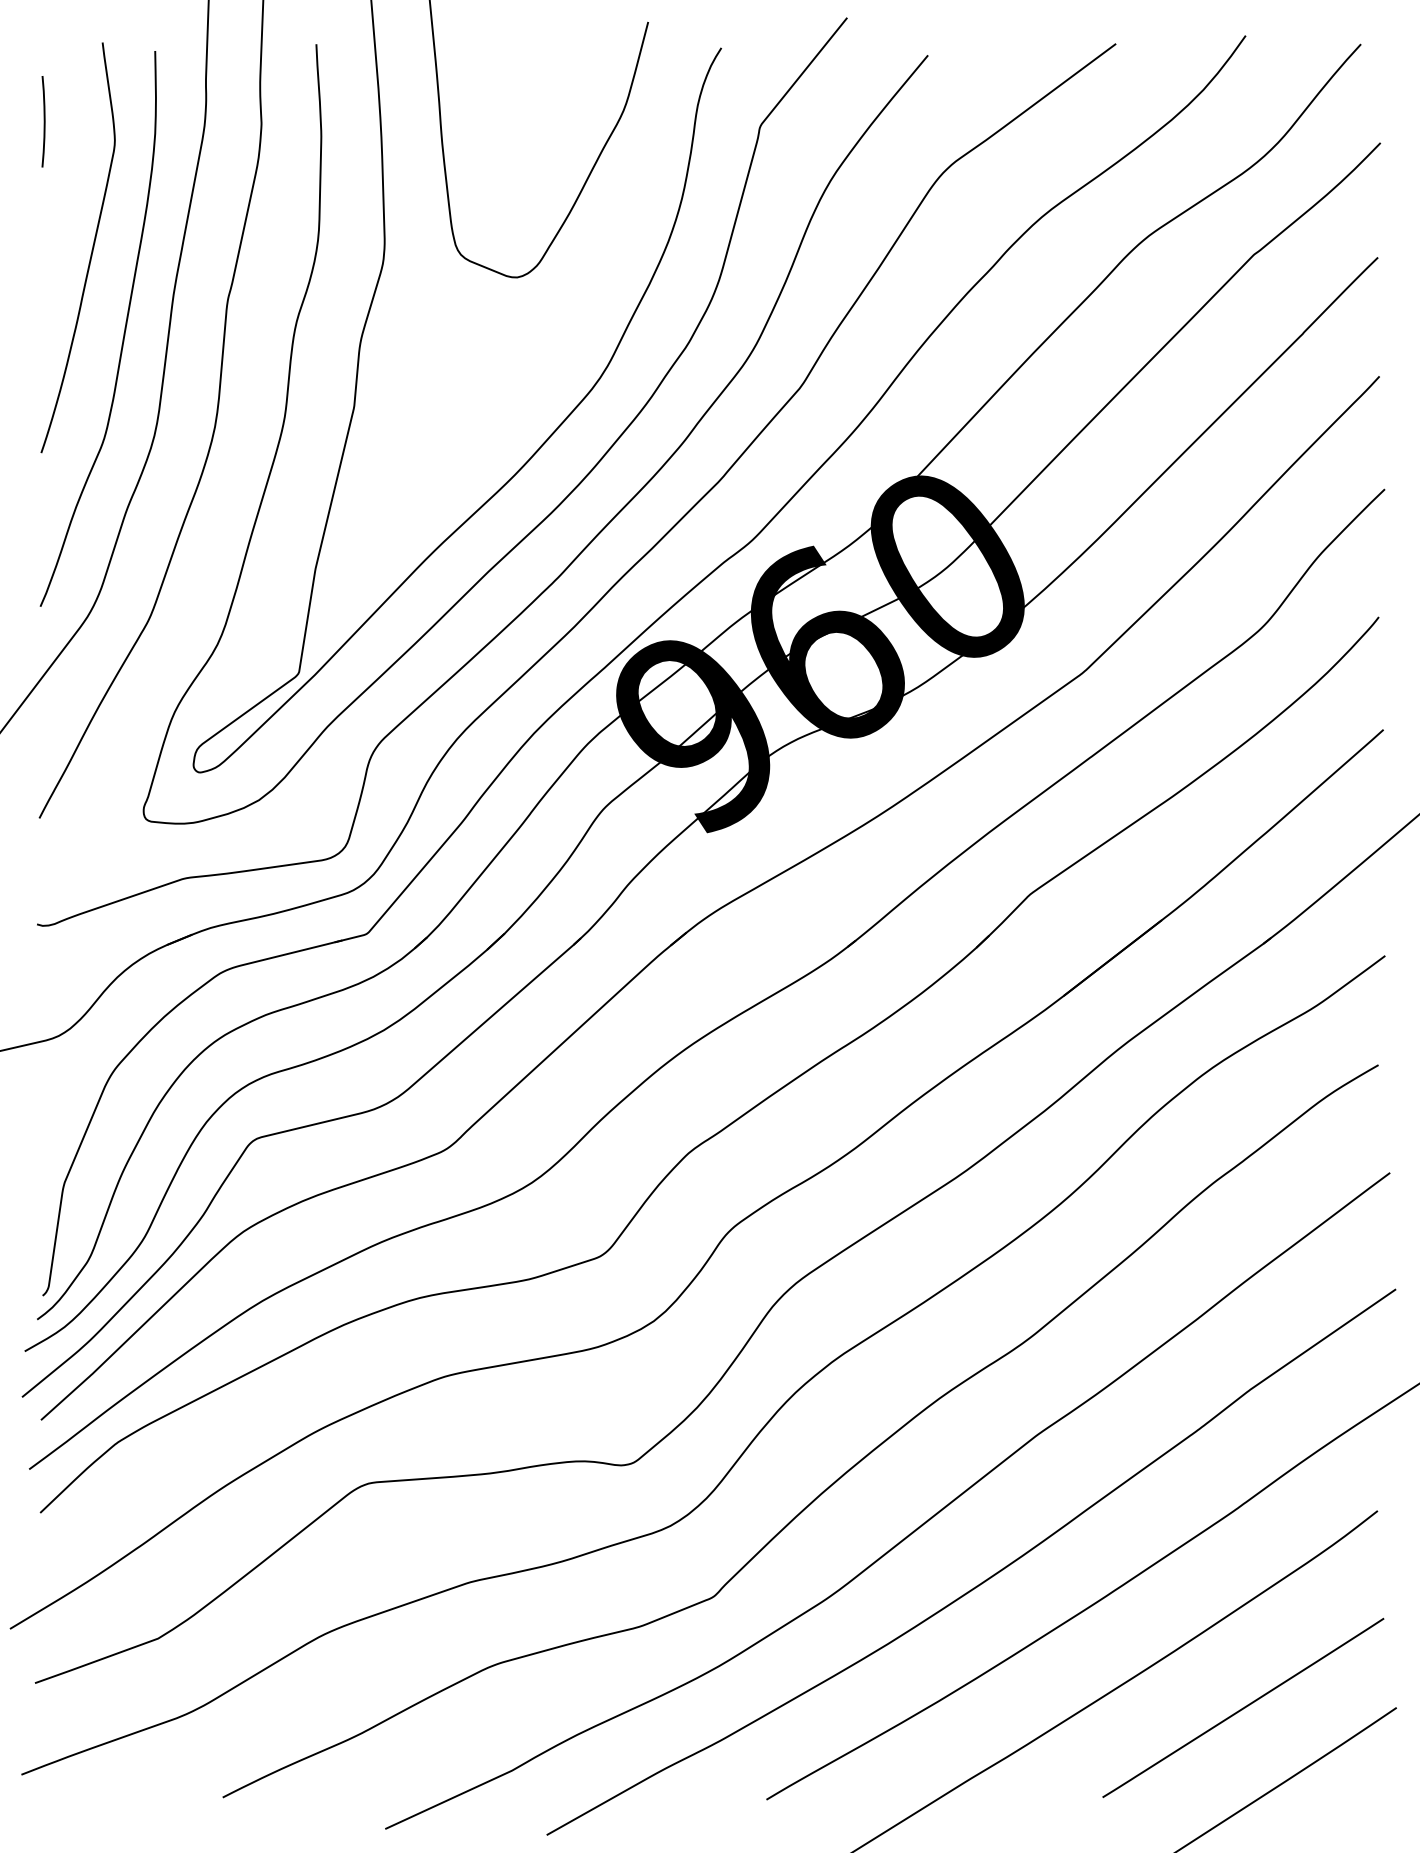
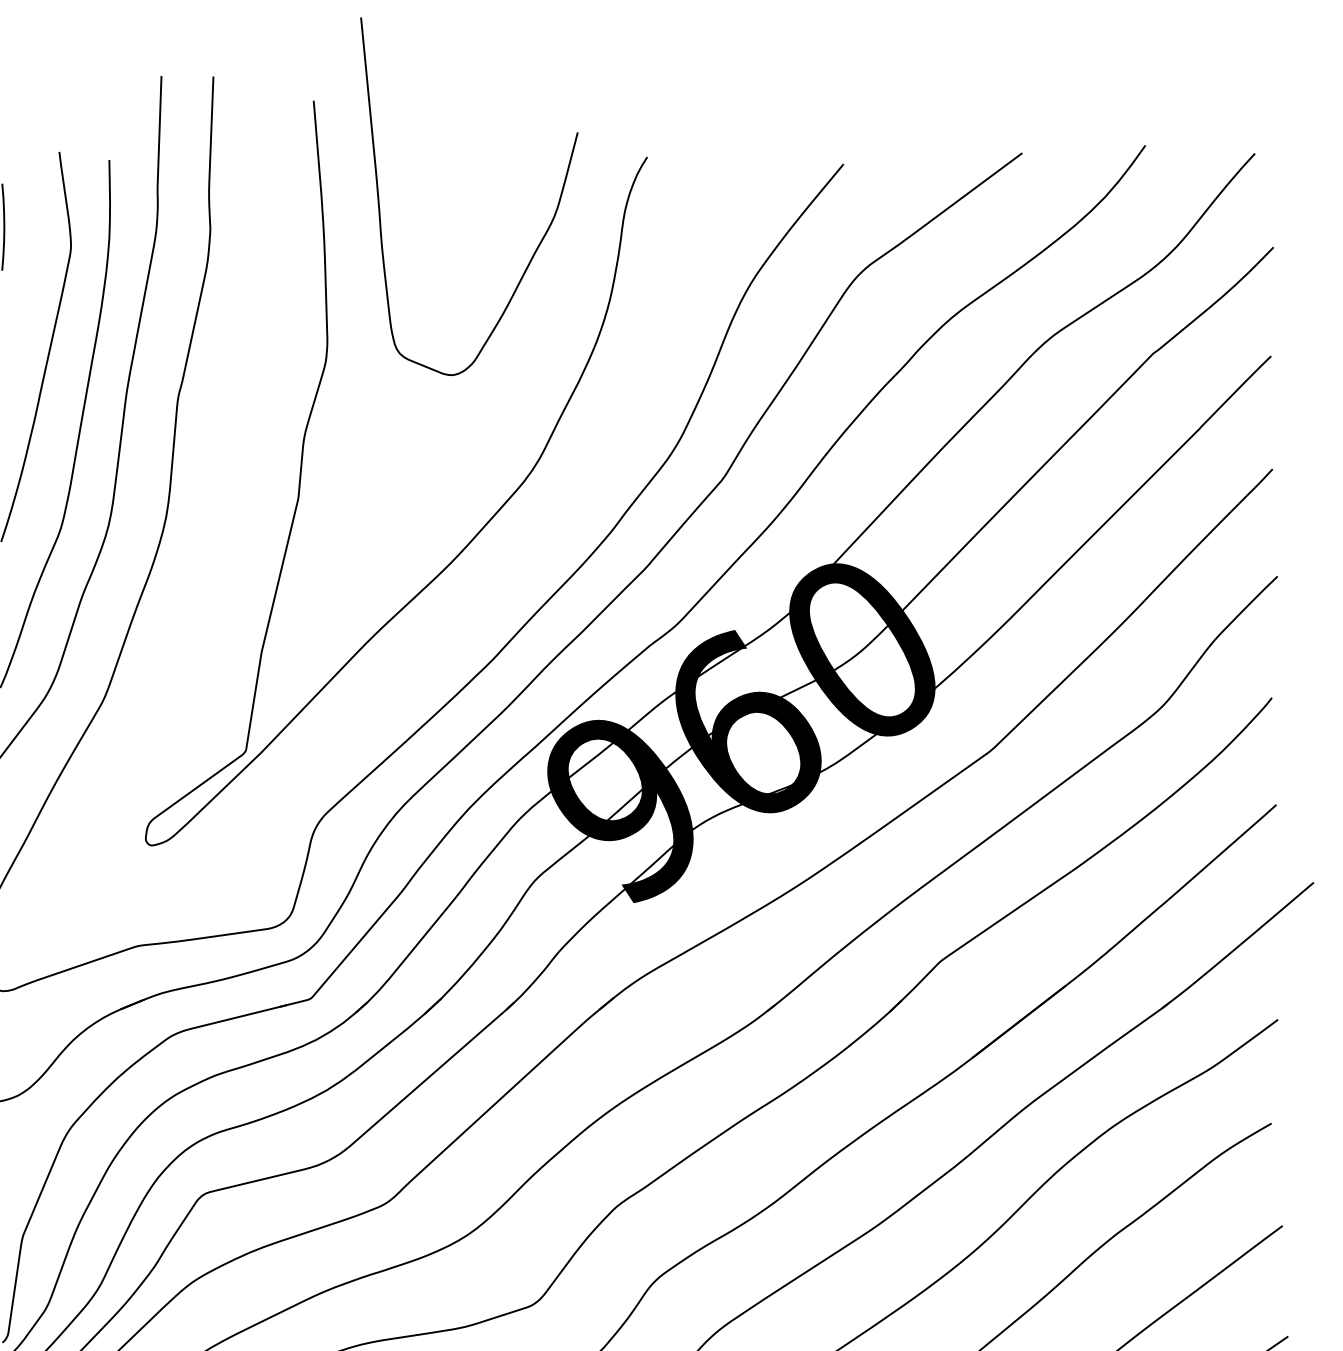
curve: (570, 491) -> (503, 578), removed

